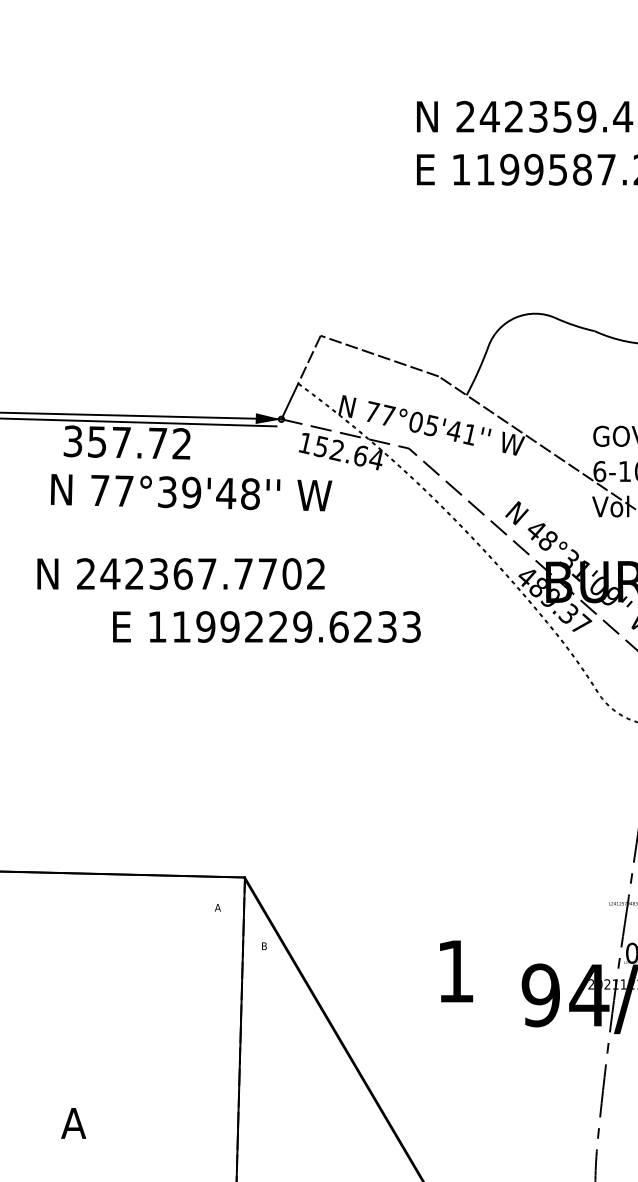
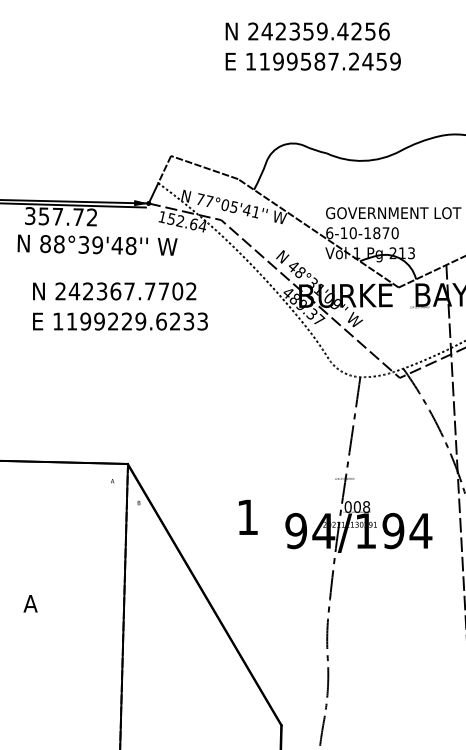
text: (112, 491) -> (52, 244), 77°39'48'' -> 88°39'48''
text: (180, 574) -> (114, 291), moved
text: (266, 626) -> (120, 321), moved

